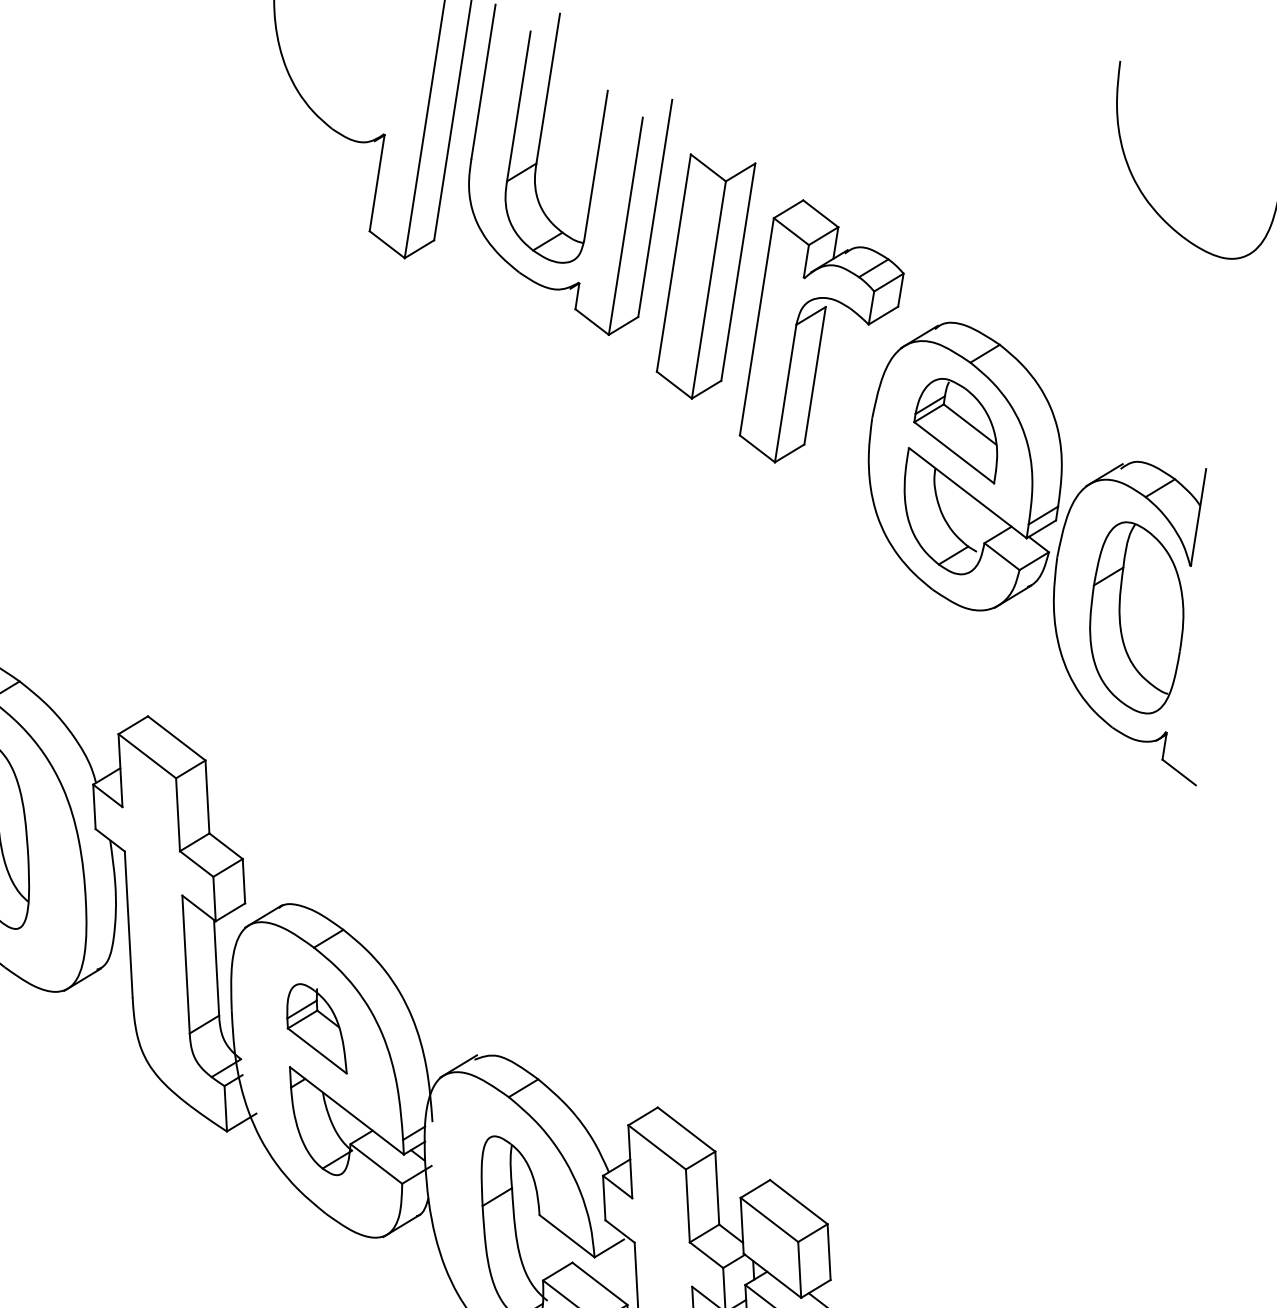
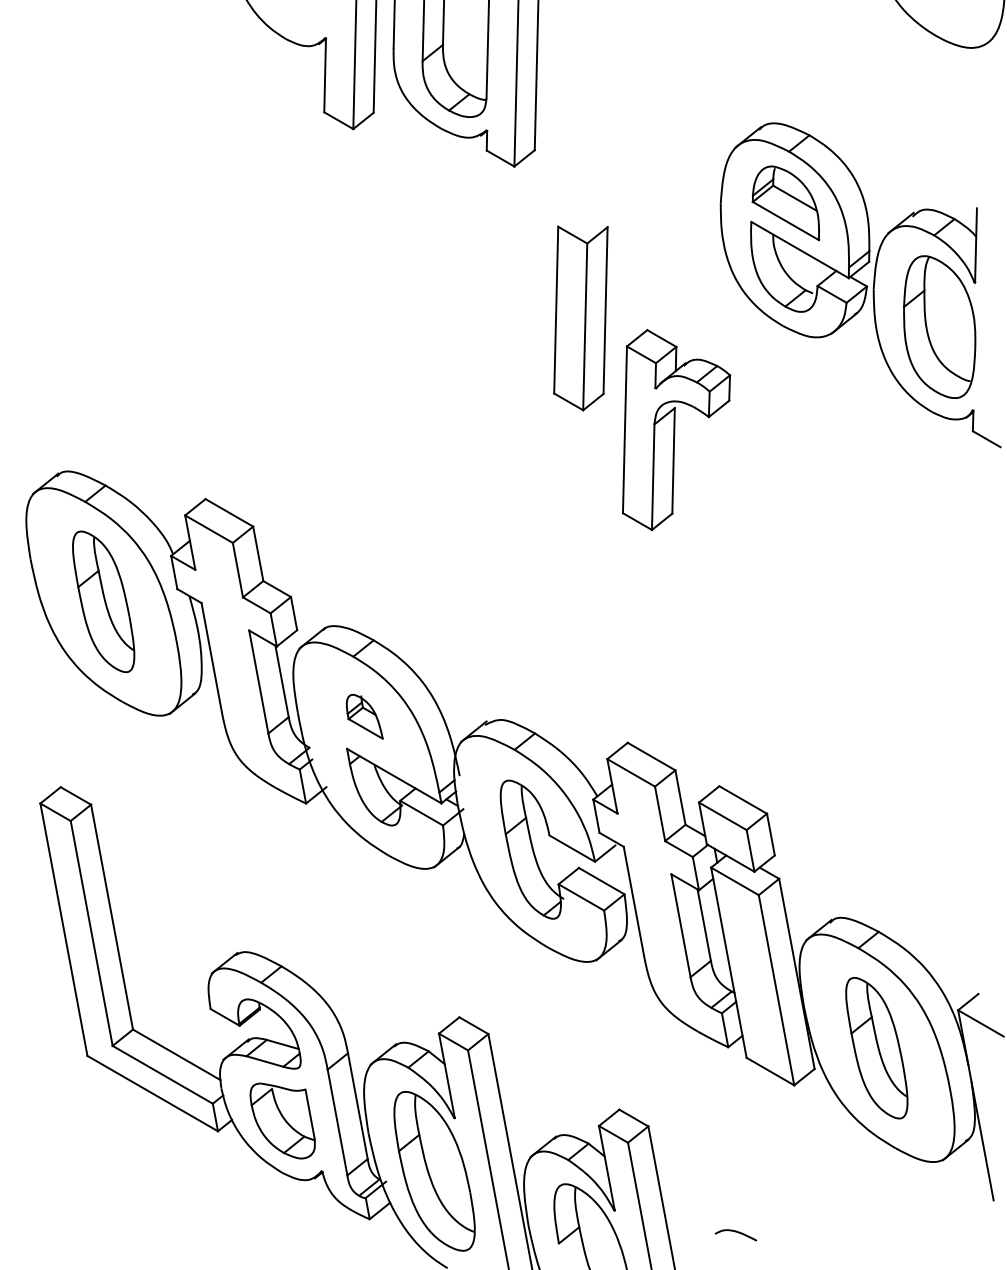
part: (704, 278) -> (580, 318), moved
part: (824, 335) -> (676, 429), moved
part: (318, 1027) -> (364, 716), size x0.7

